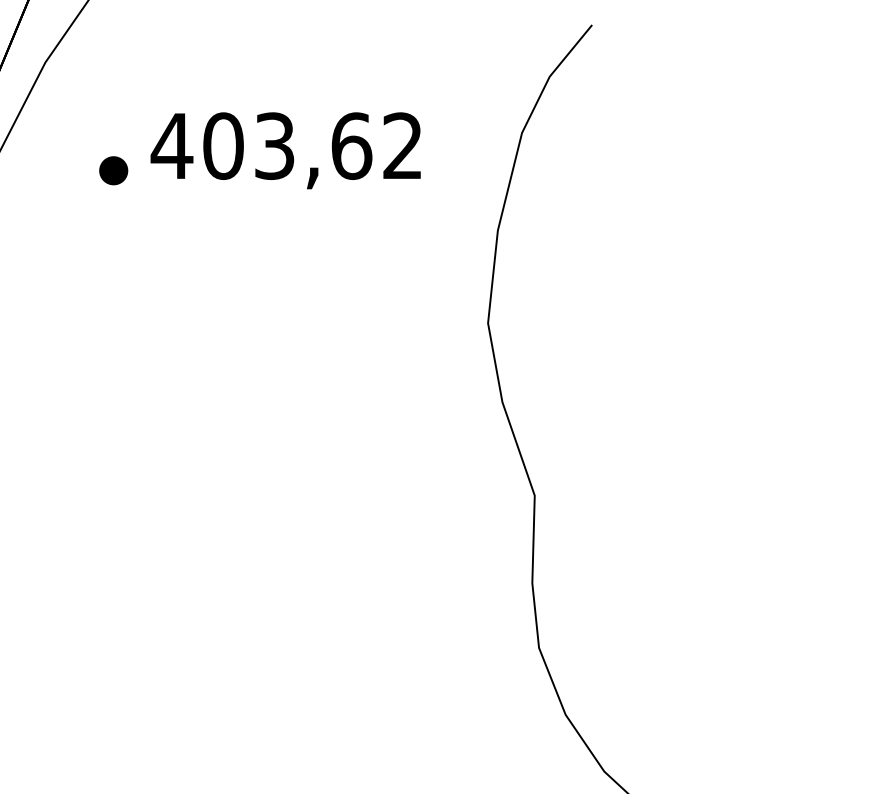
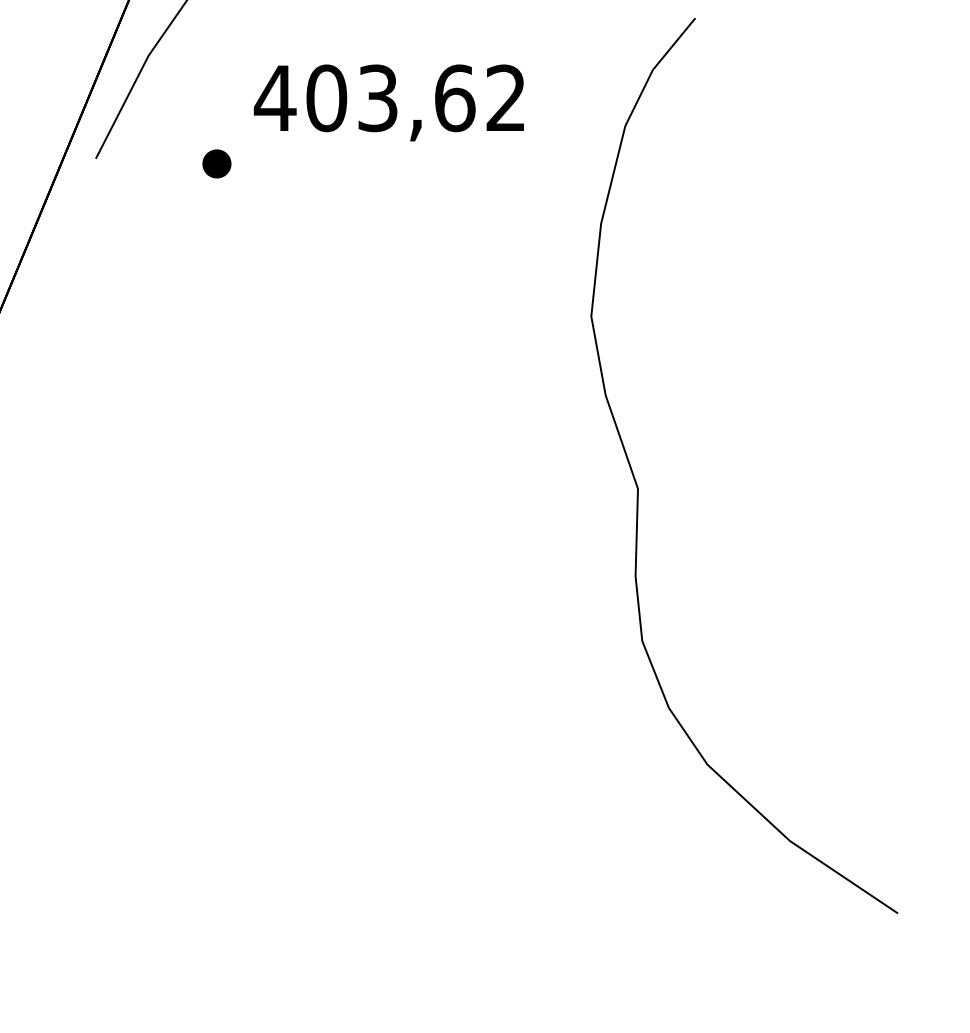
text: (285, 150) -> (388, 102), moved

